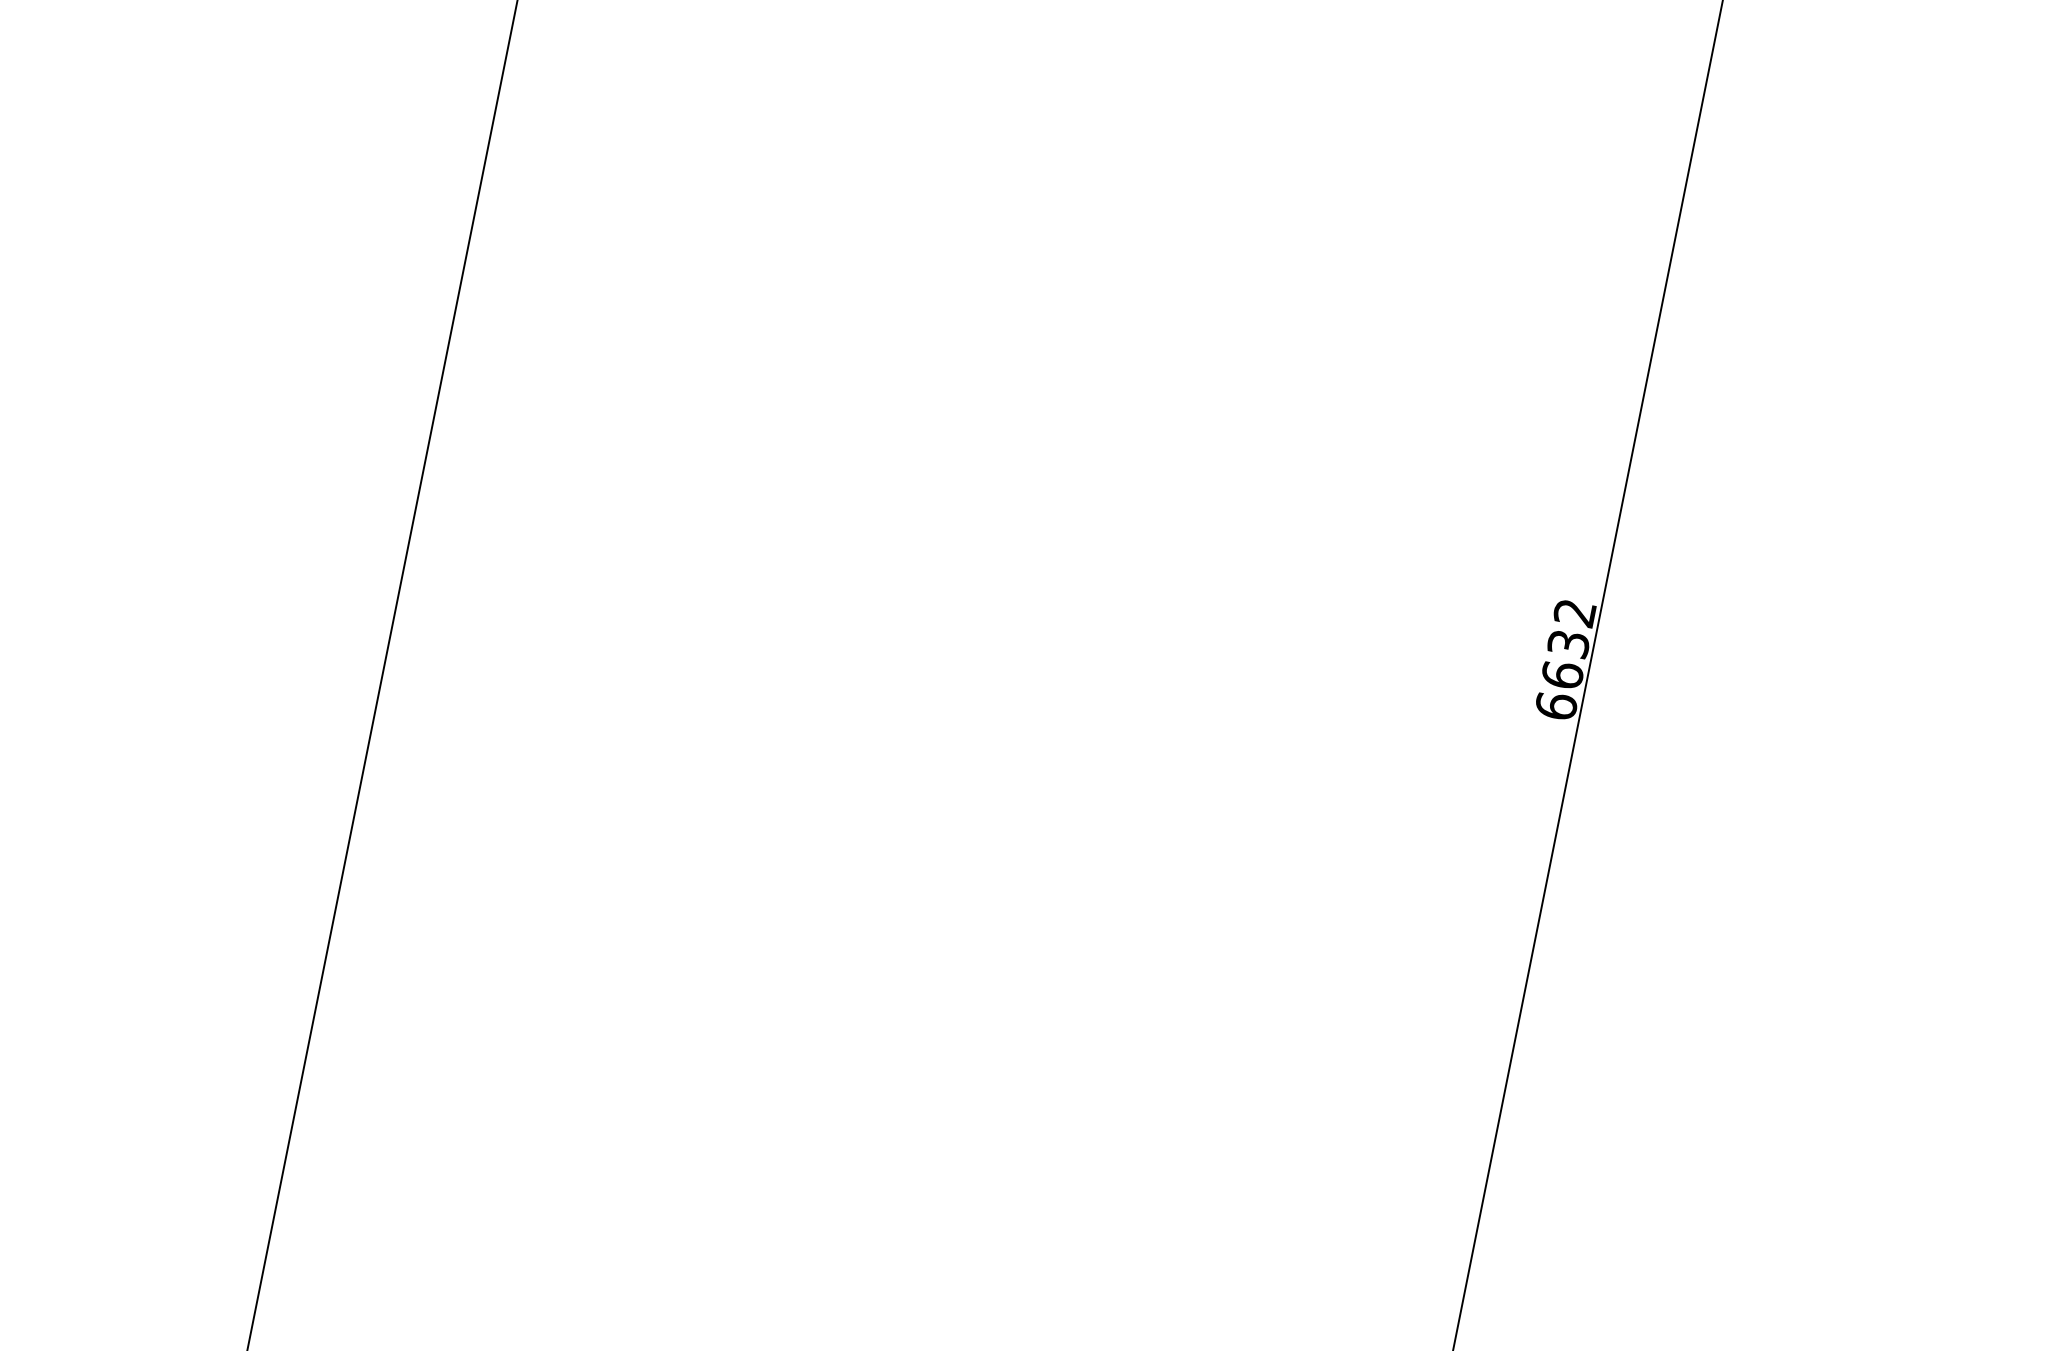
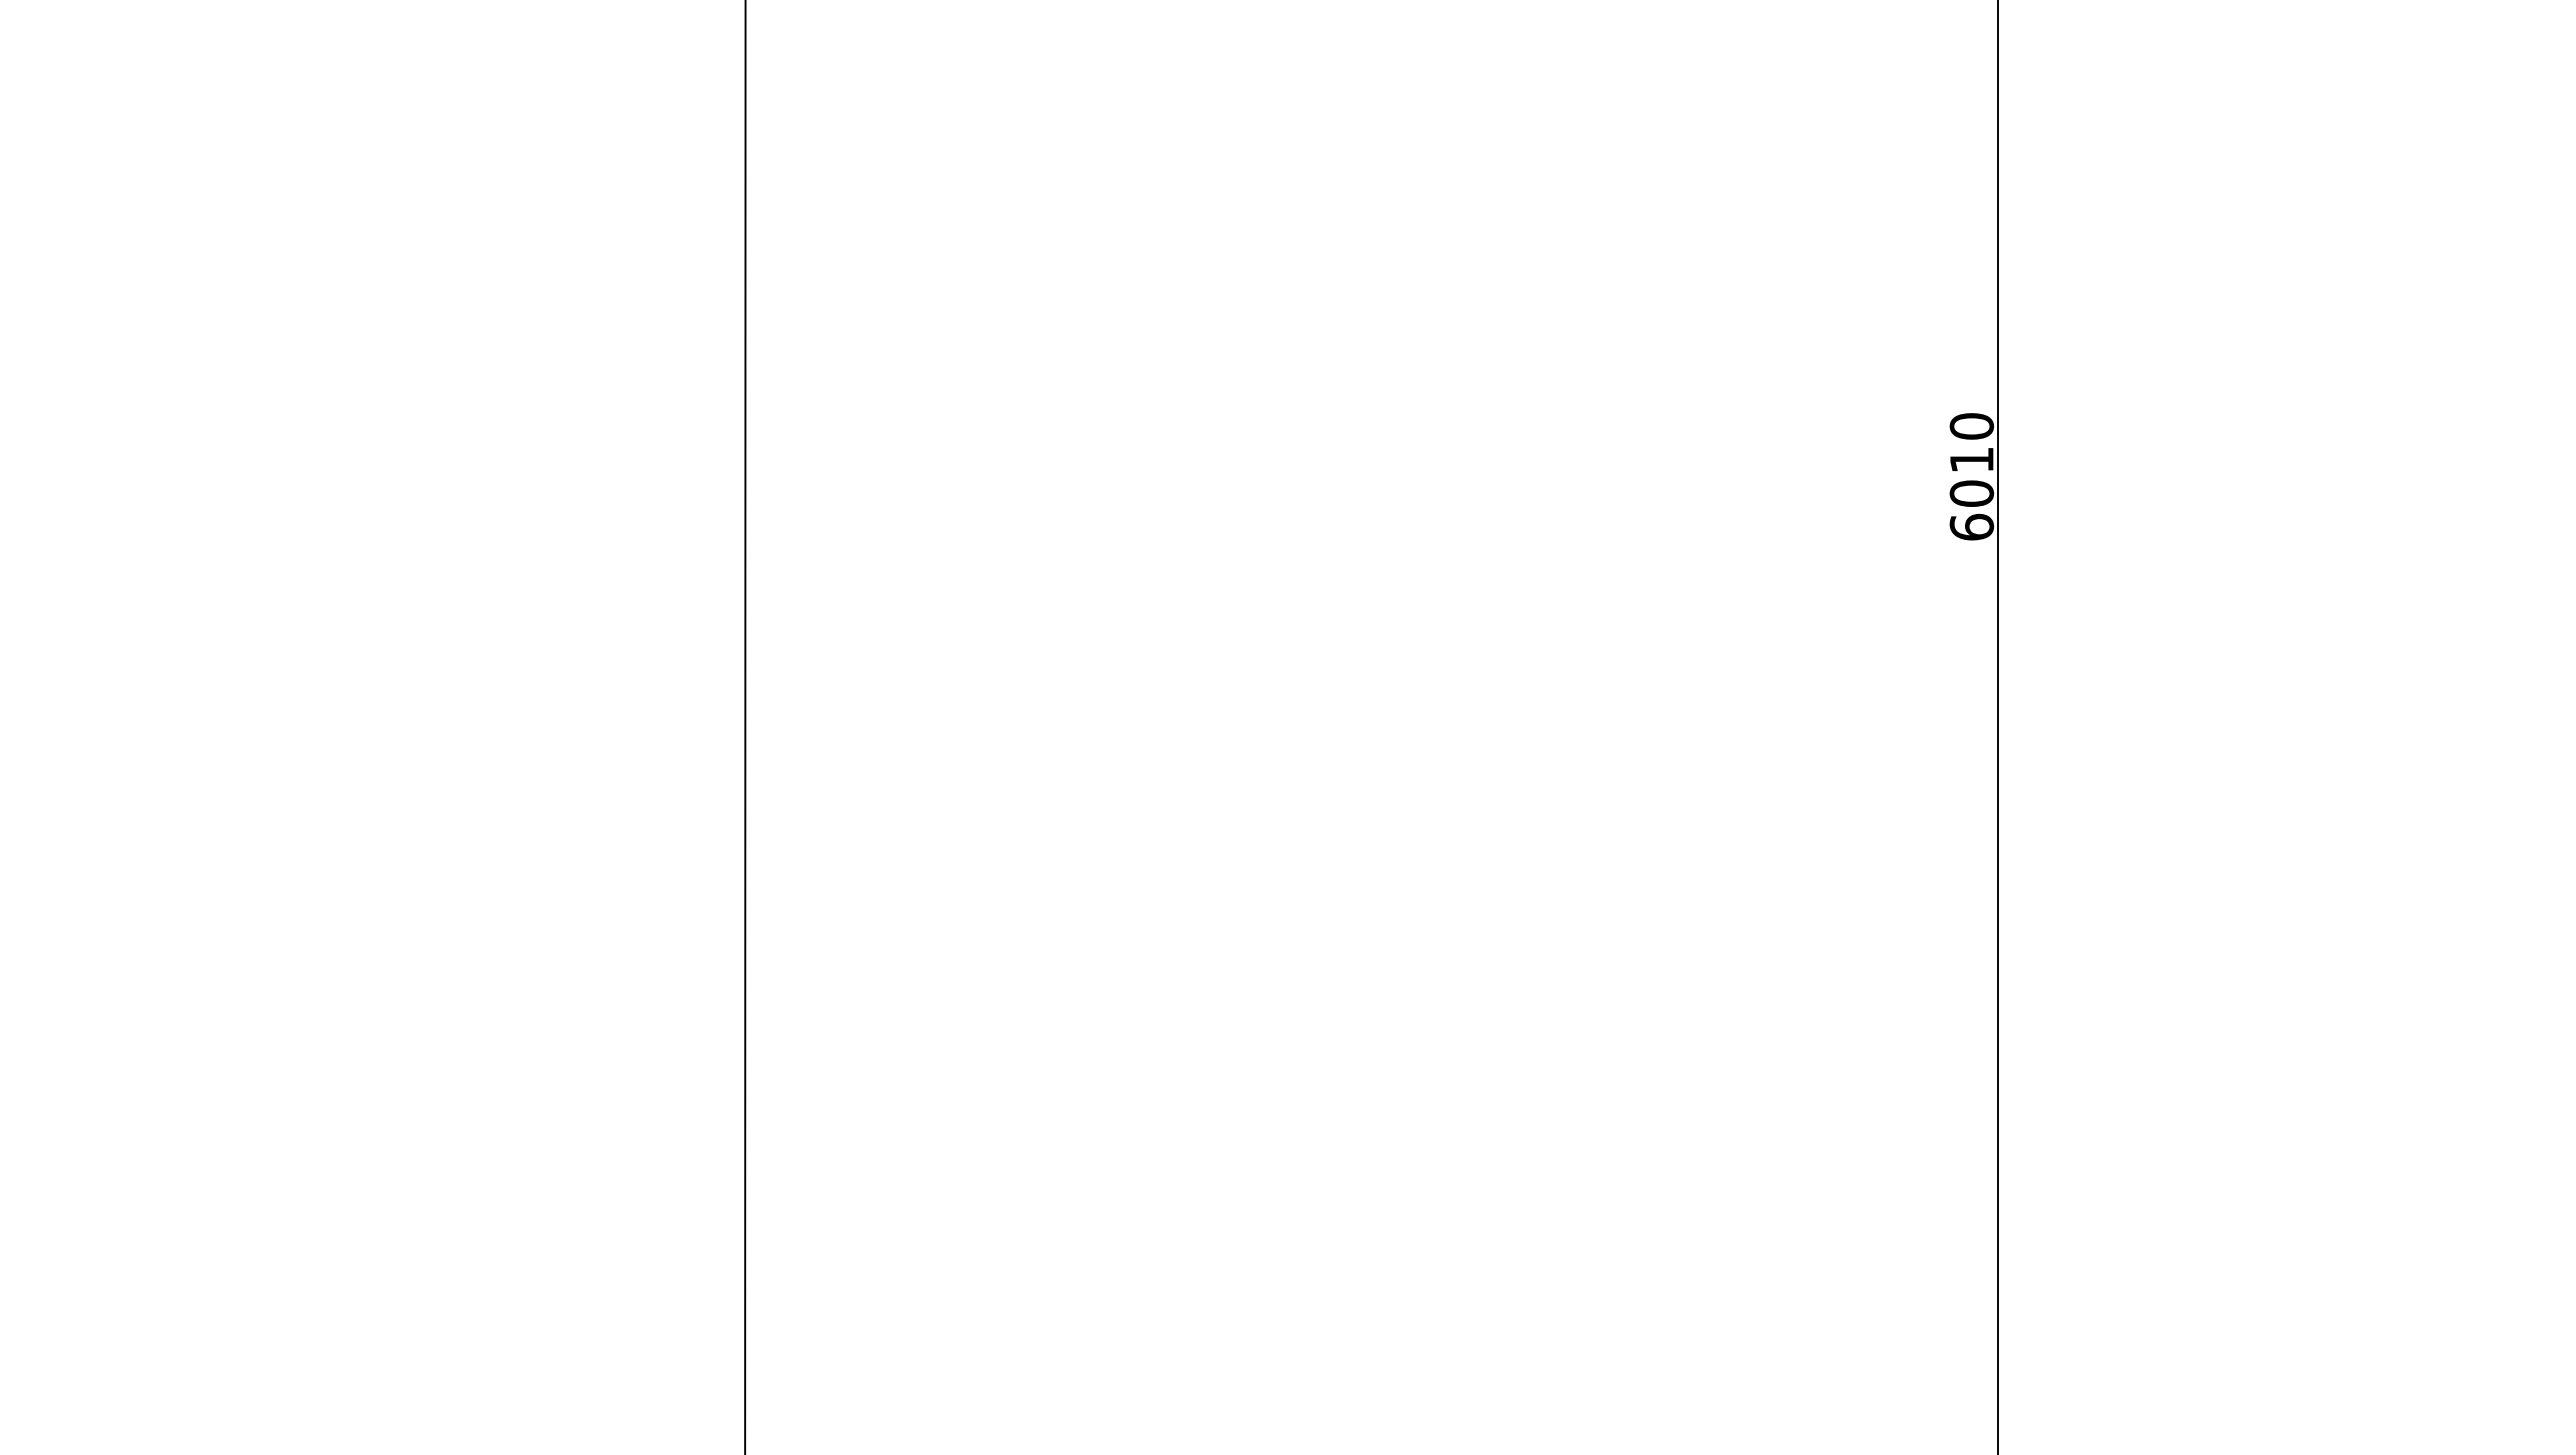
text: (1568, 643) -> (1971, 459), 6632 -> 6010

